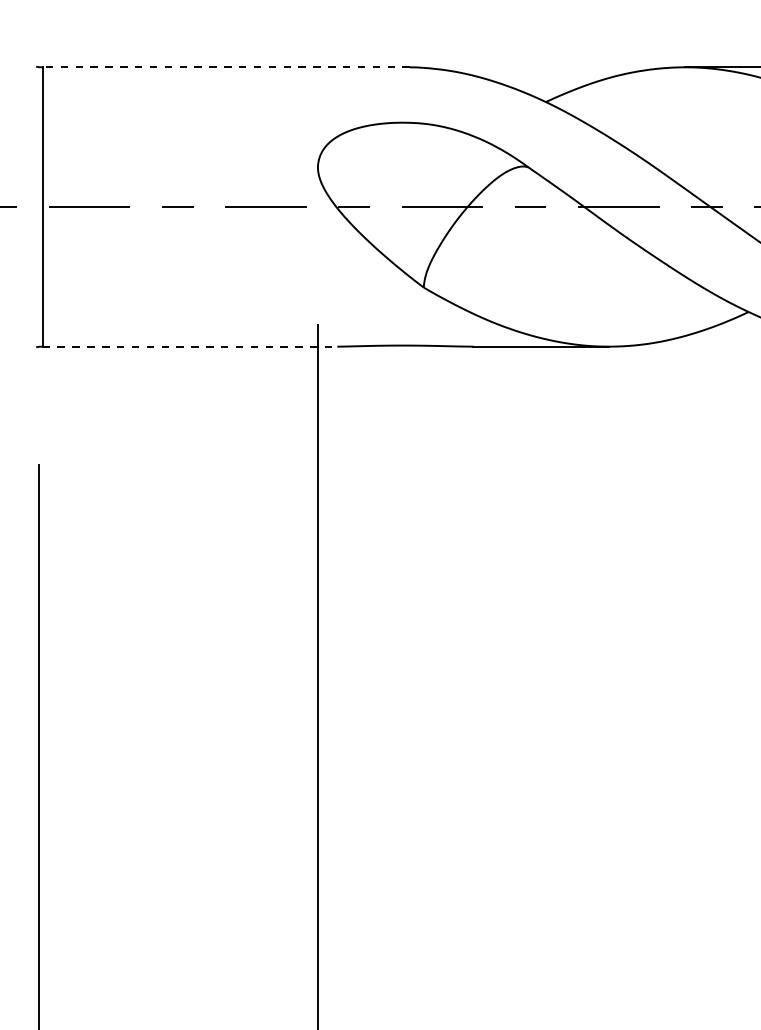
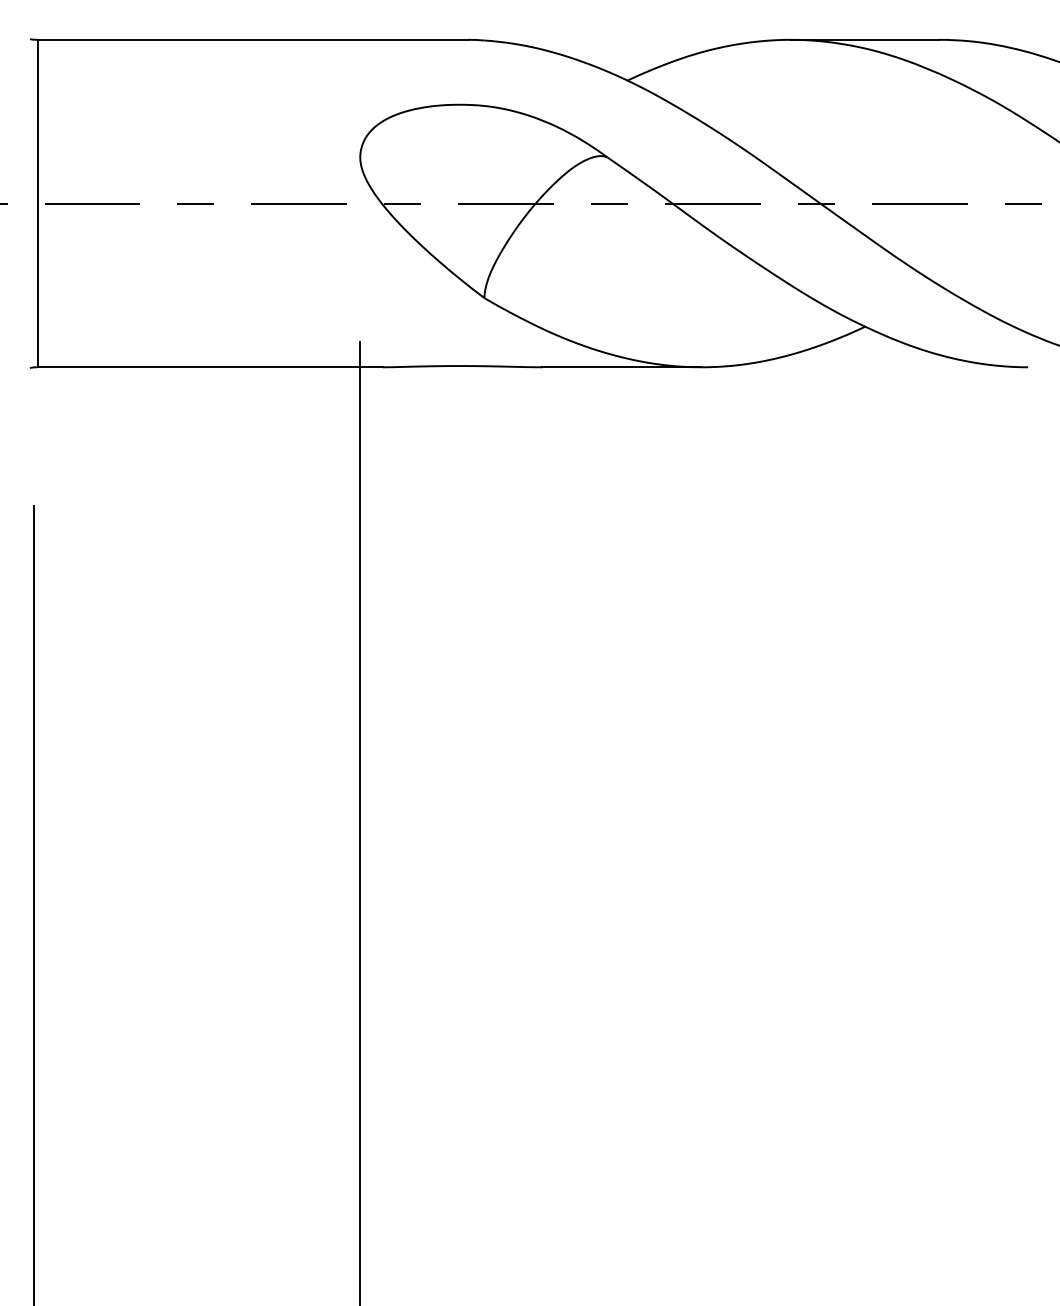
line: (226, 67) -> (252, 39), dashed -> solid
line: (190, 346) -> (210, 367), dashed -> solid

